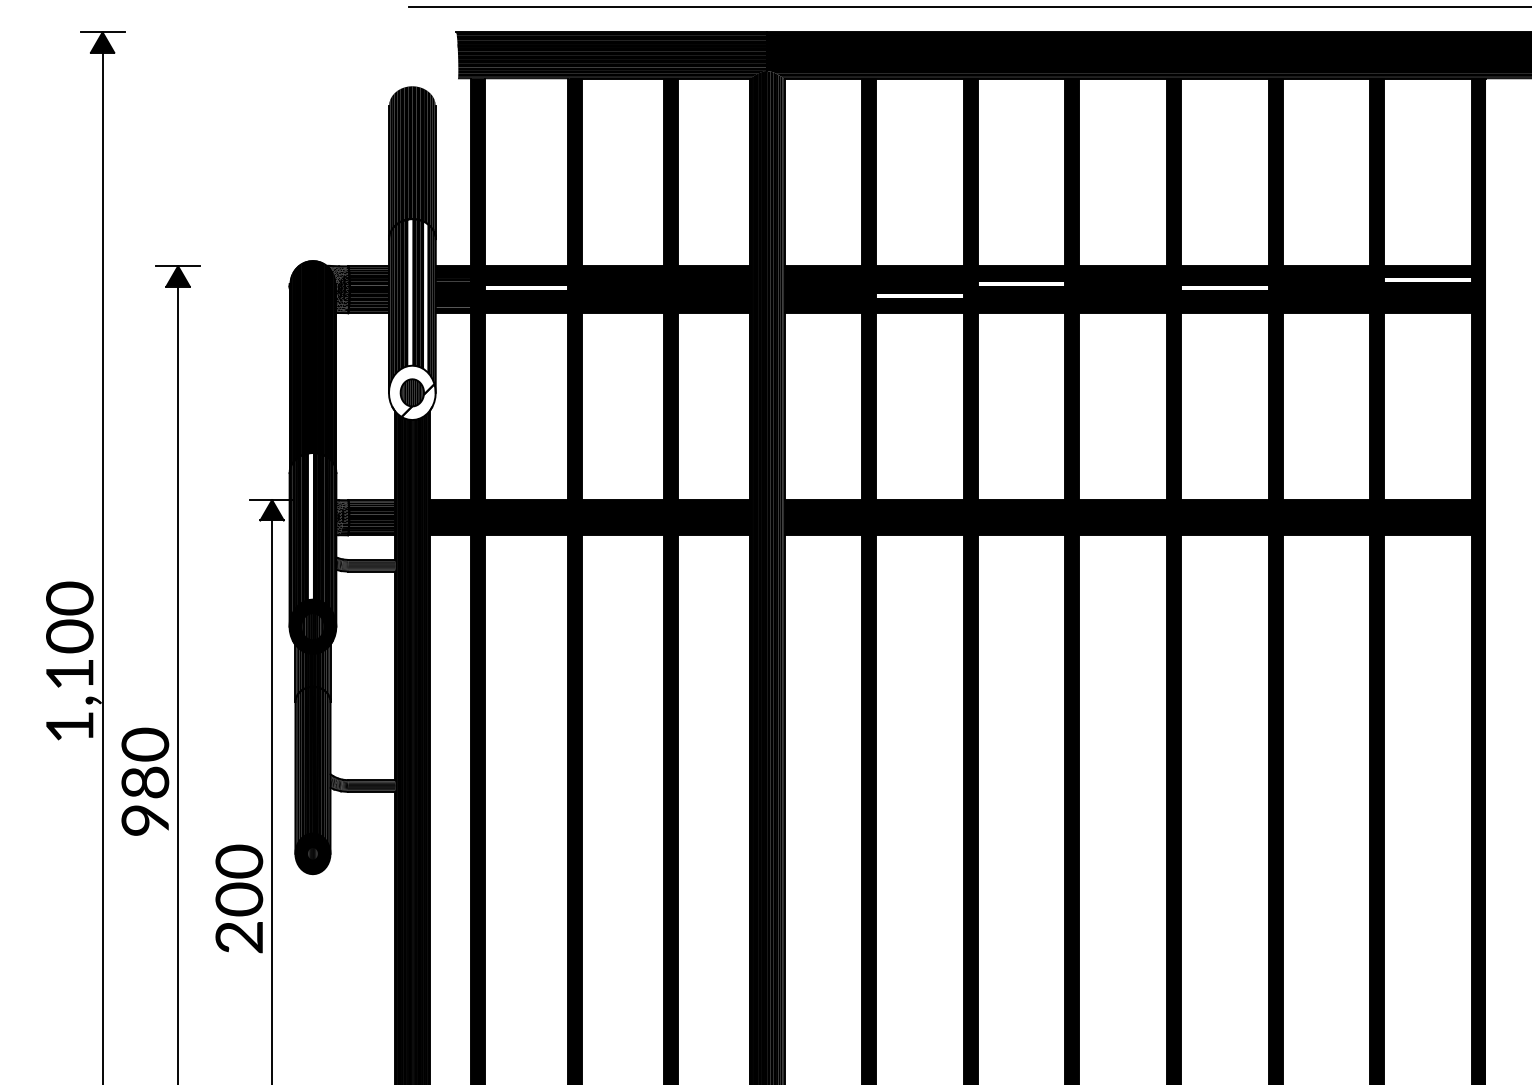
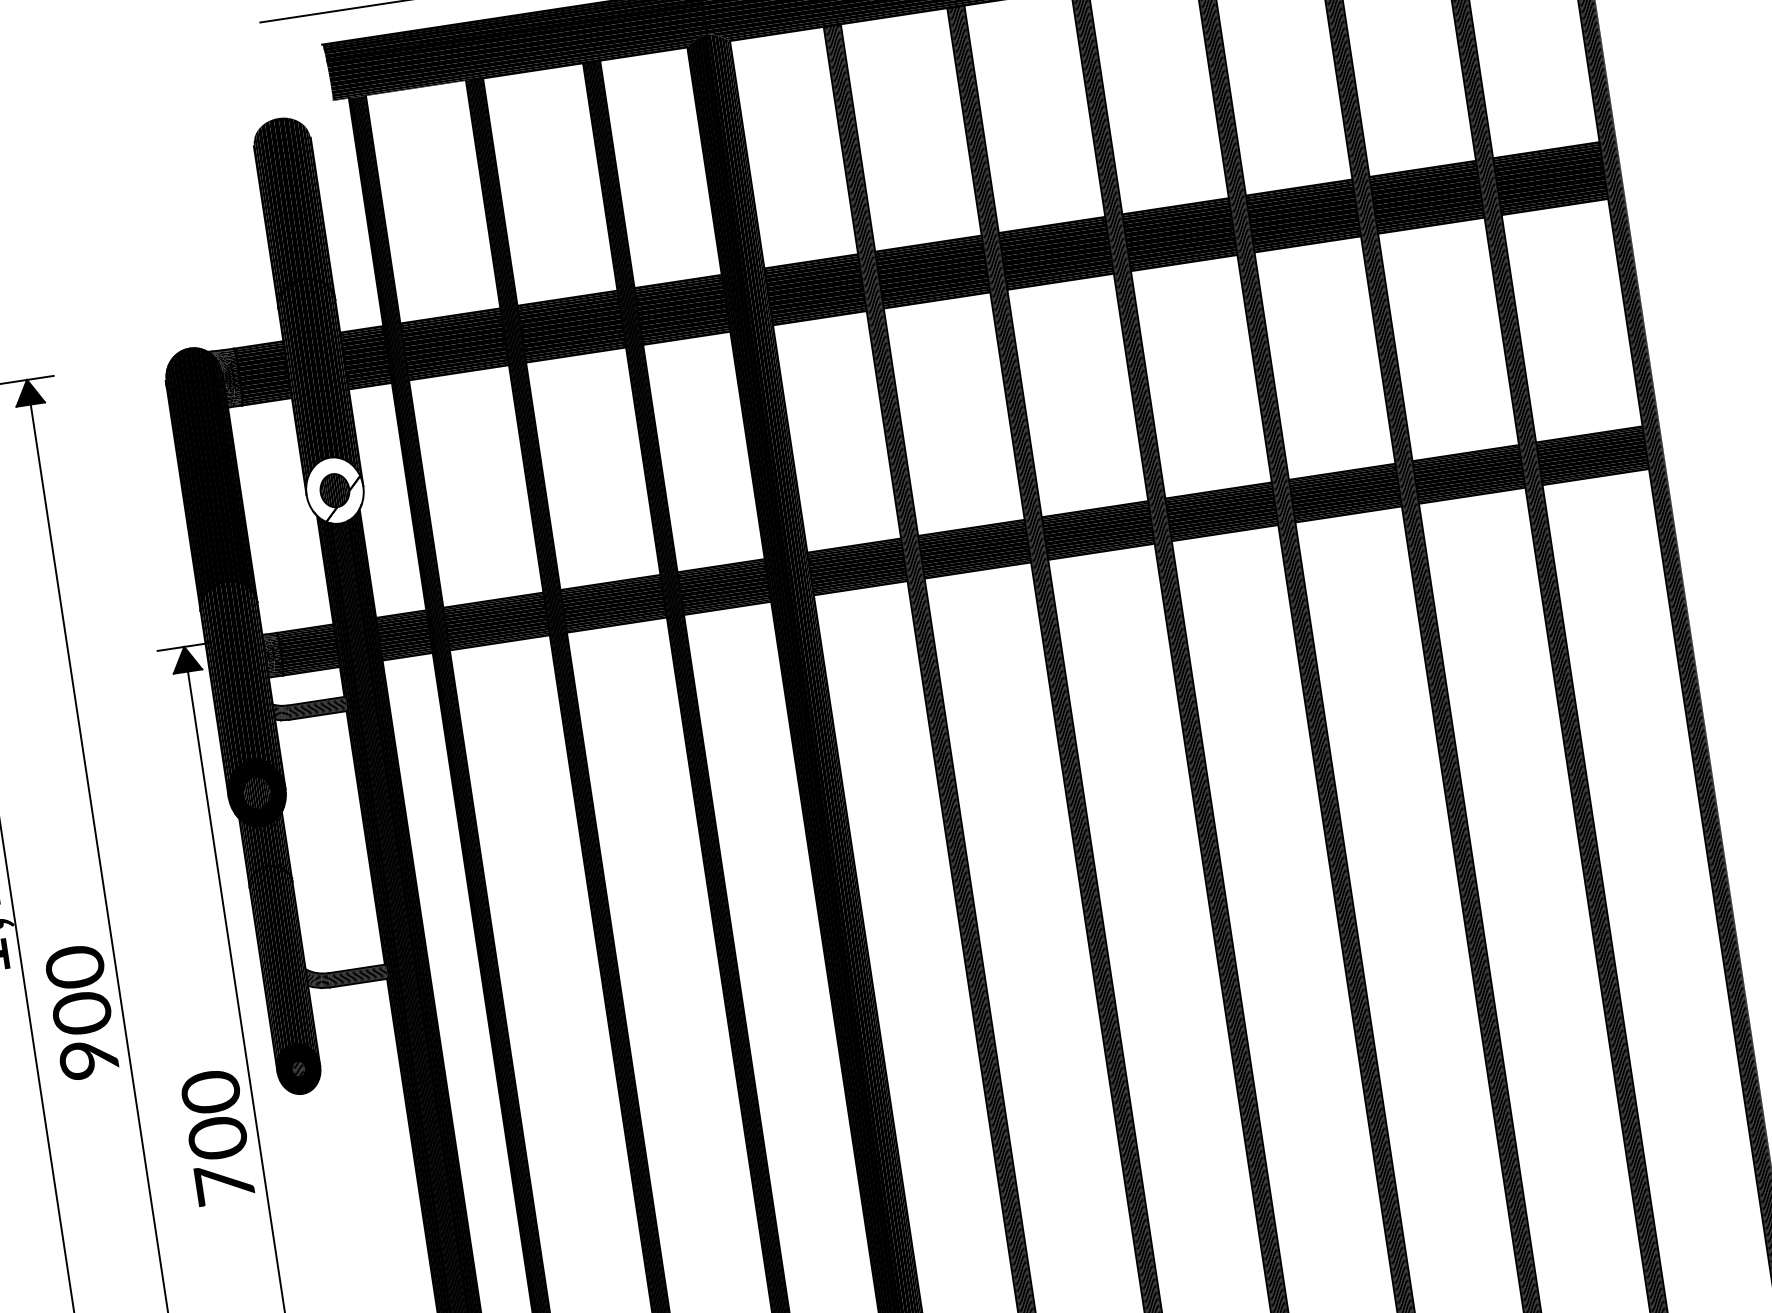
fill: (1428, 279) -> (1549, 166), added
fill: (1021, 283) -> (1055, 245), added
fill: (526, 287) -> (454, 341), added
fill: (1224, 287) -> (1302, 213), added
fill: (410, 292) -> (314, 369), added
fill: (919, 295) -> (933, 279), added
fill: (425, 296) -> (333, 371), added
fill: (310, 526) -> (235, 671), added
text: (145, 782) -> (82, 1013), 980 -> 900
text: (238, 937) -> (223, 1184), 200 -> 700

